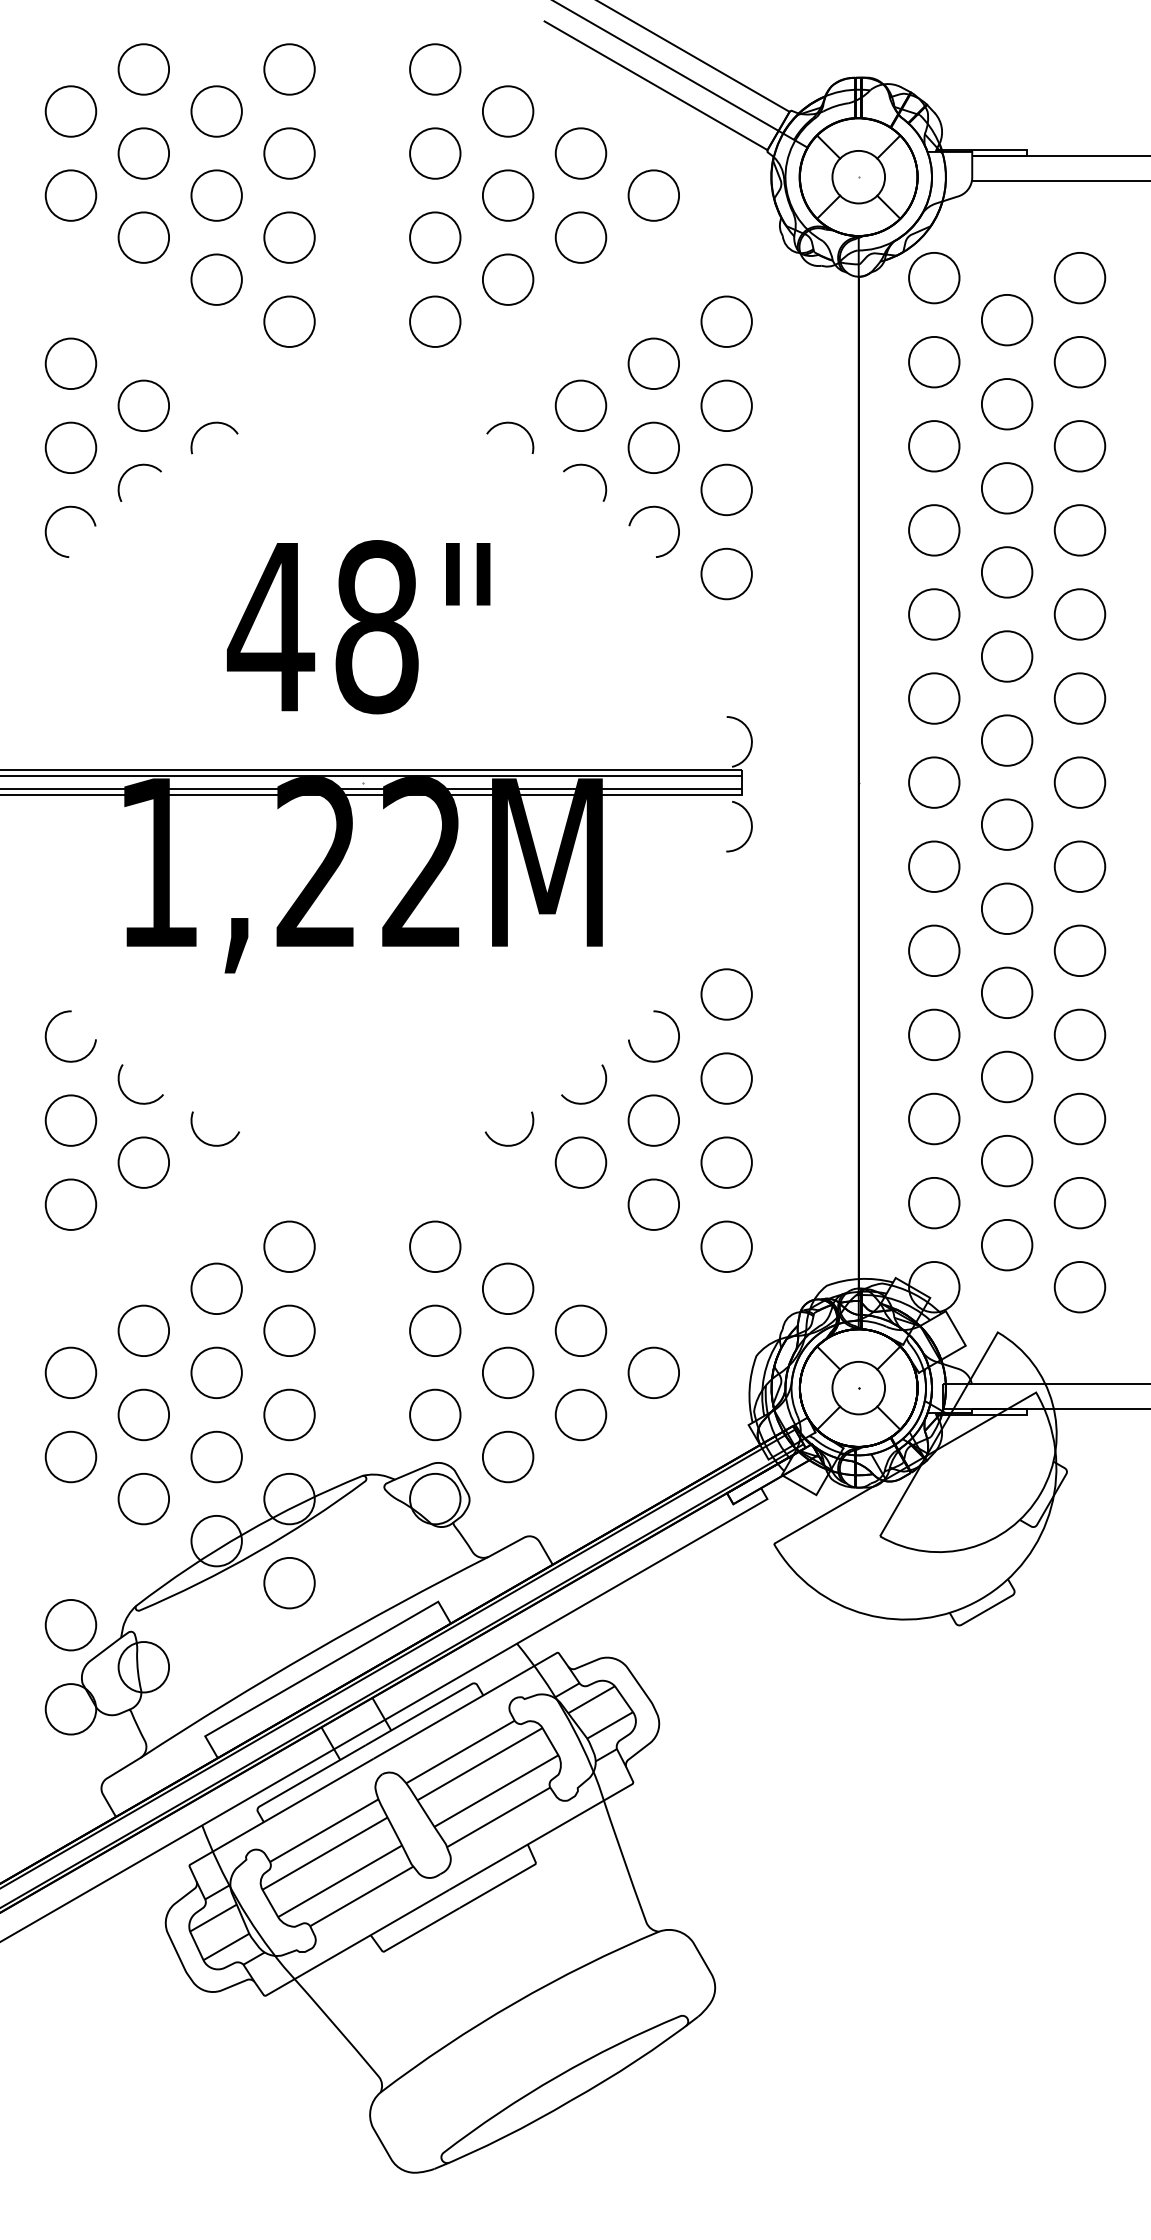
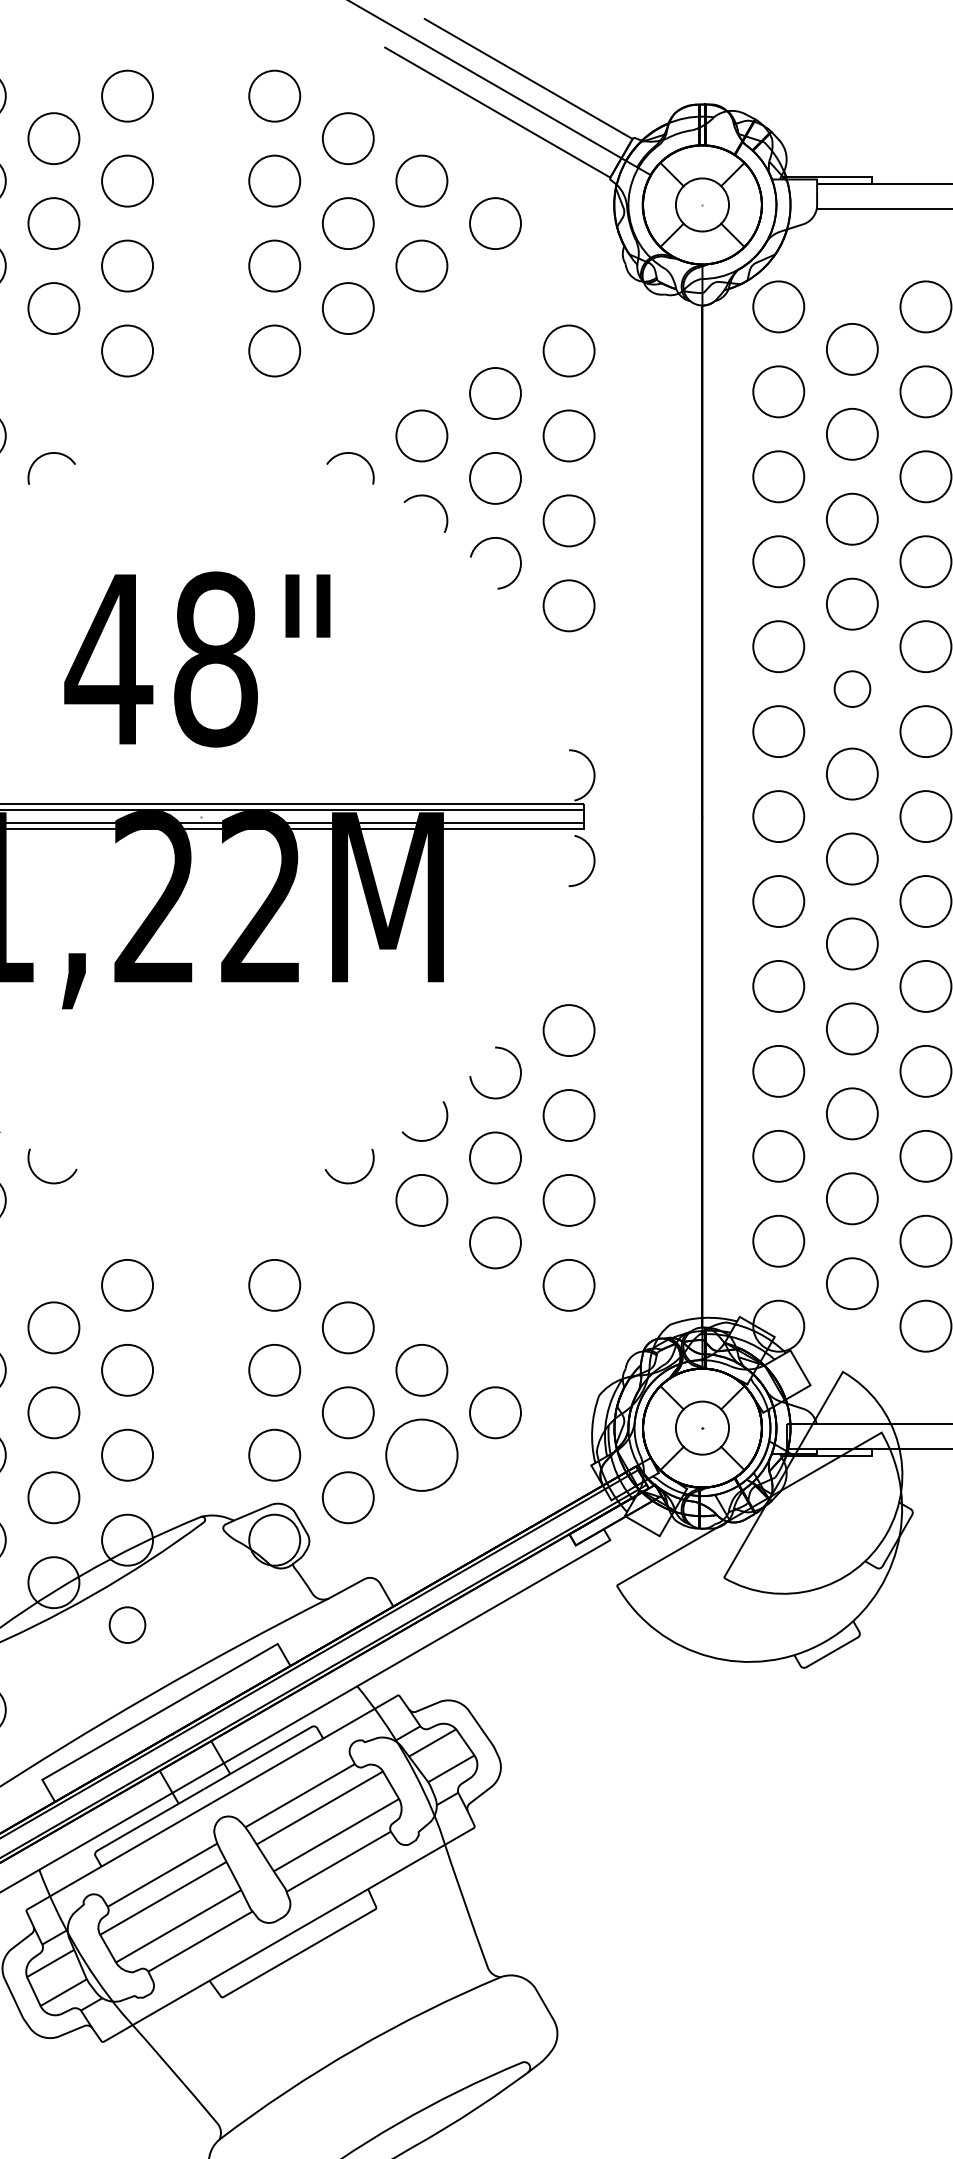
circle: (1007, 656) -> (852, 689), size x0.7
circle: (580, 1414) -> (421, 1454), size x1.4
circle: (289, 1582) -> (127, 1624), size x0.7

